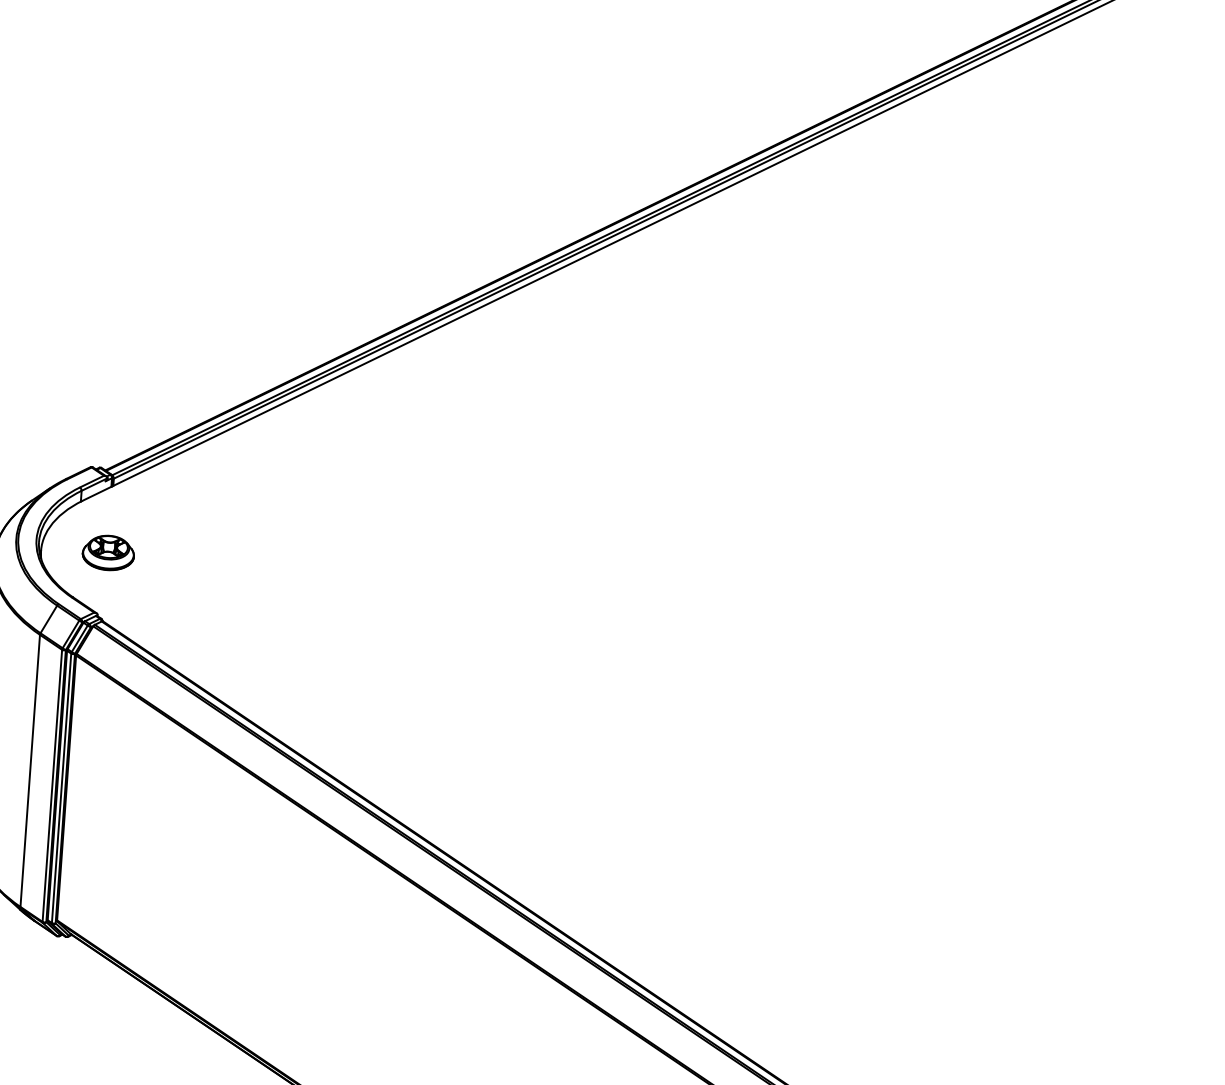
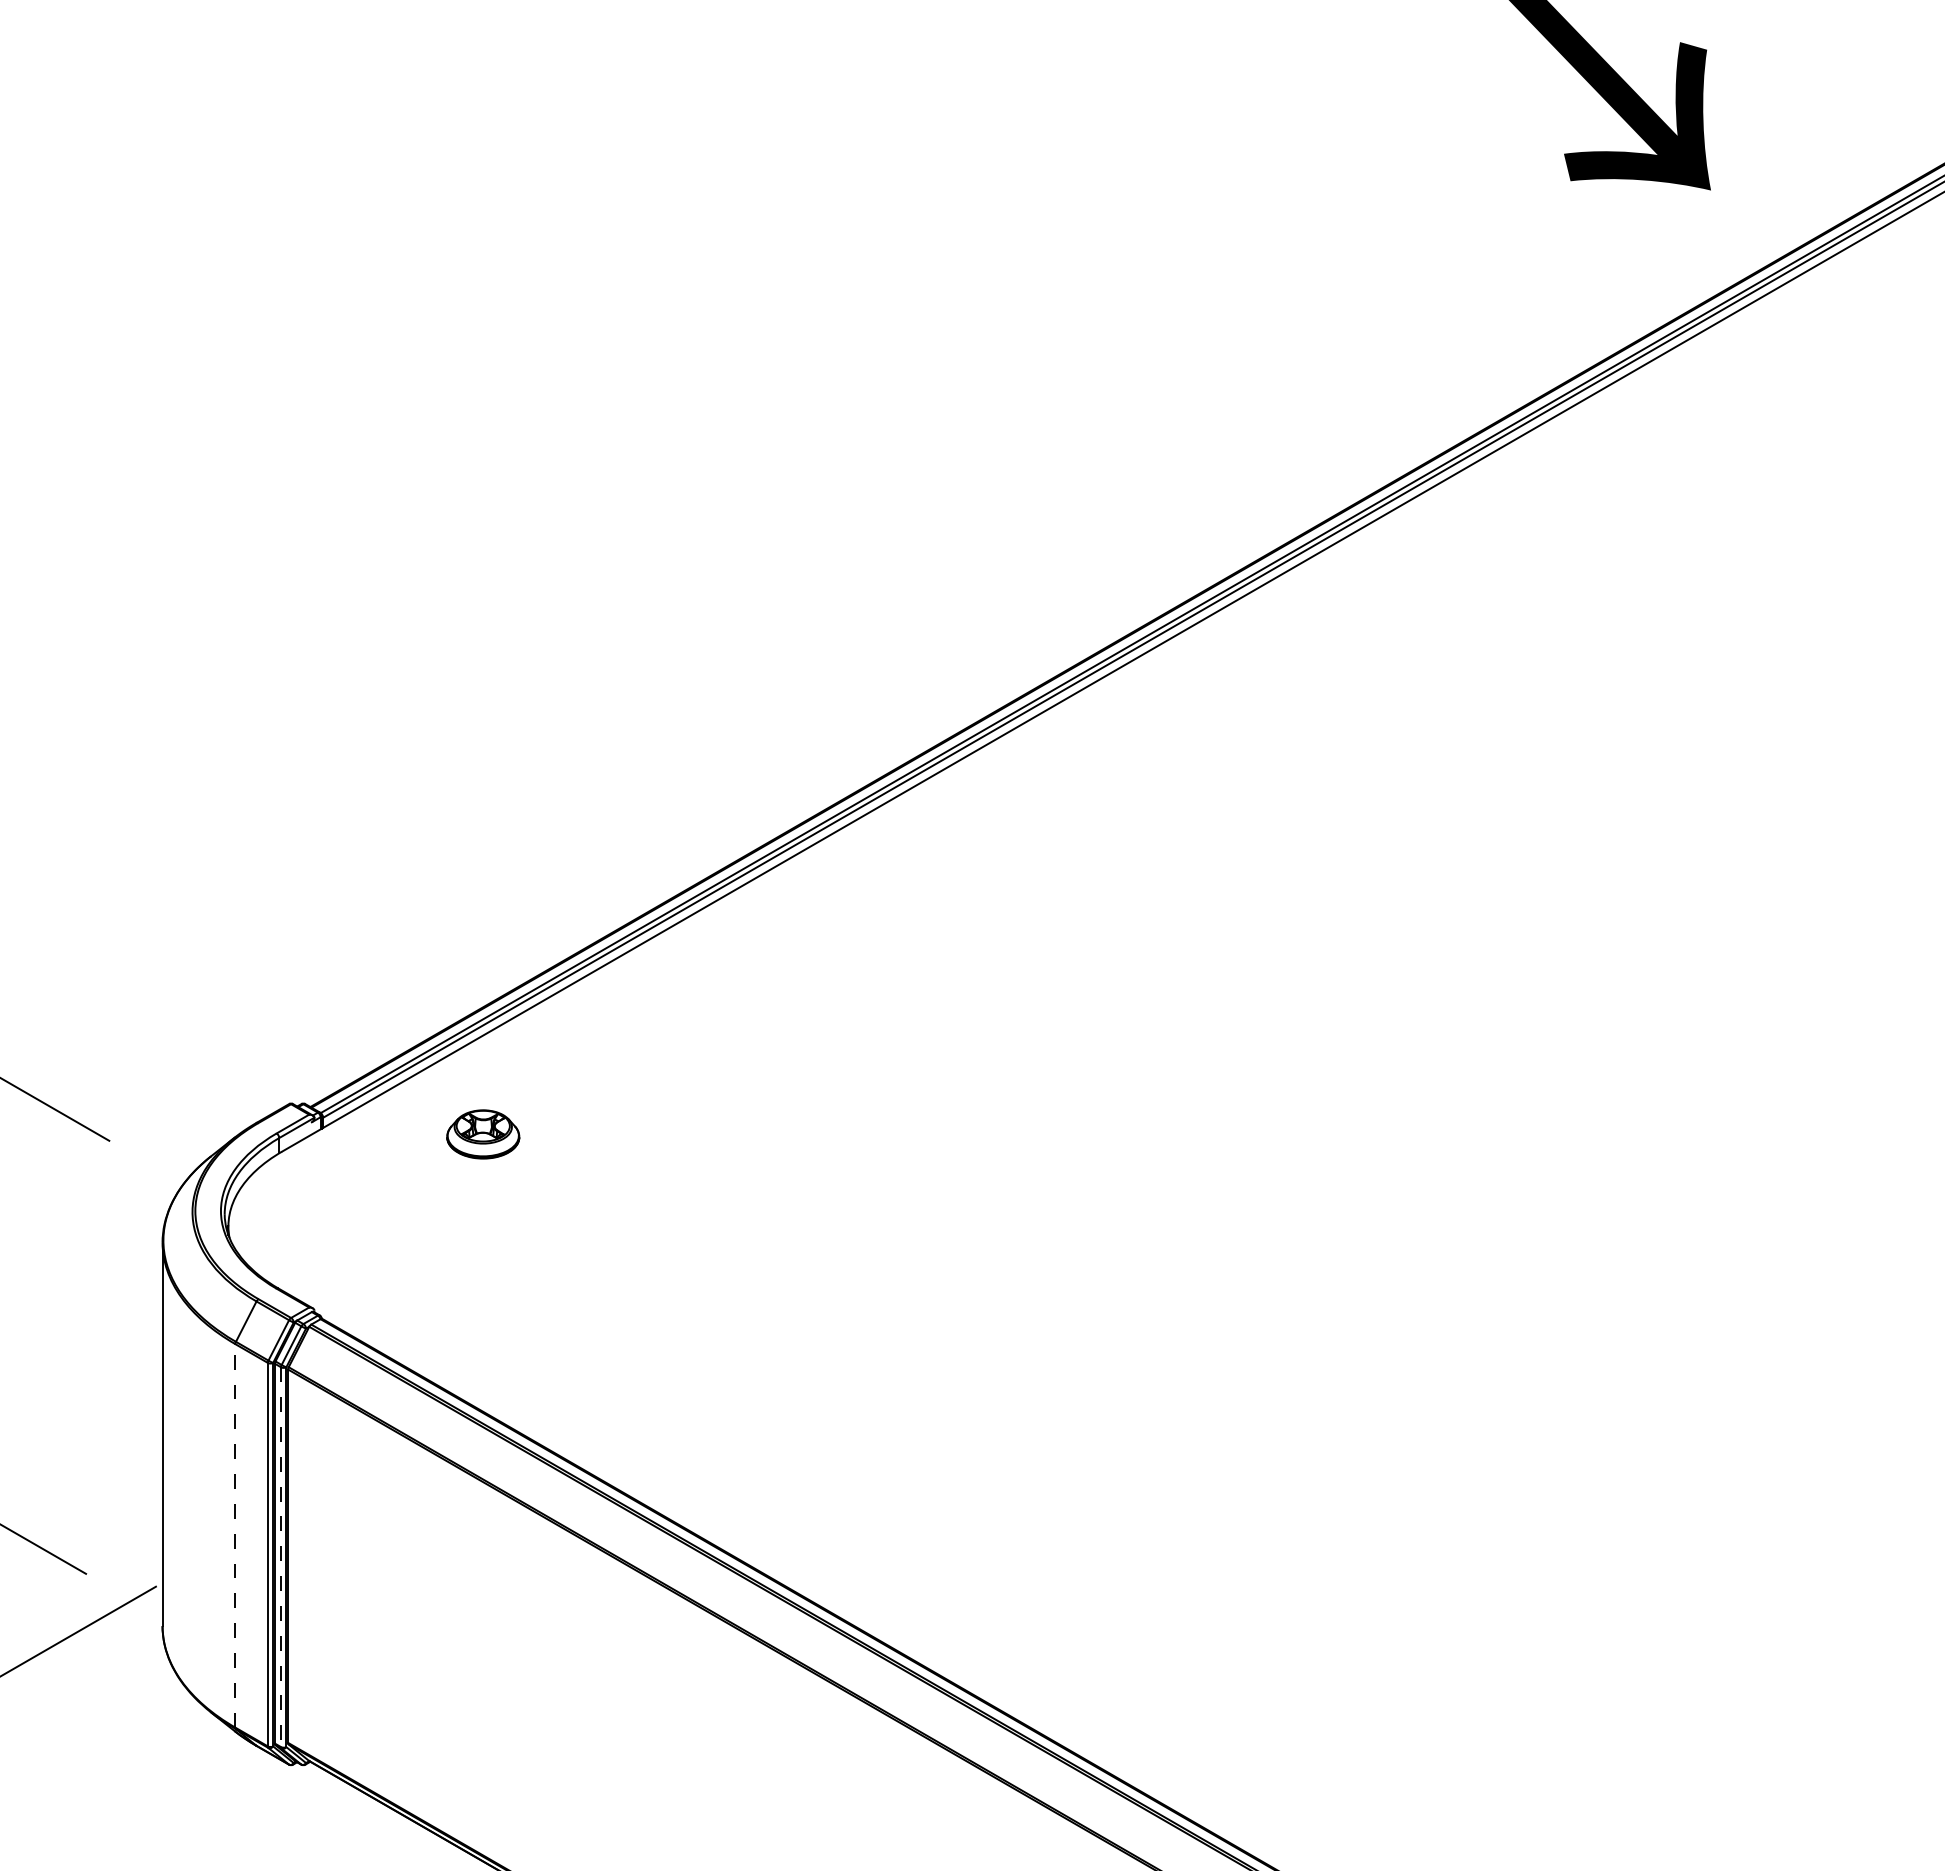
part: (108, 553) -> (483, 1134), moved
line: (30, 770) -> (235, 1535), solid -> dashed
line: (61, 788) -> (281, 1557), solid -> dashed

